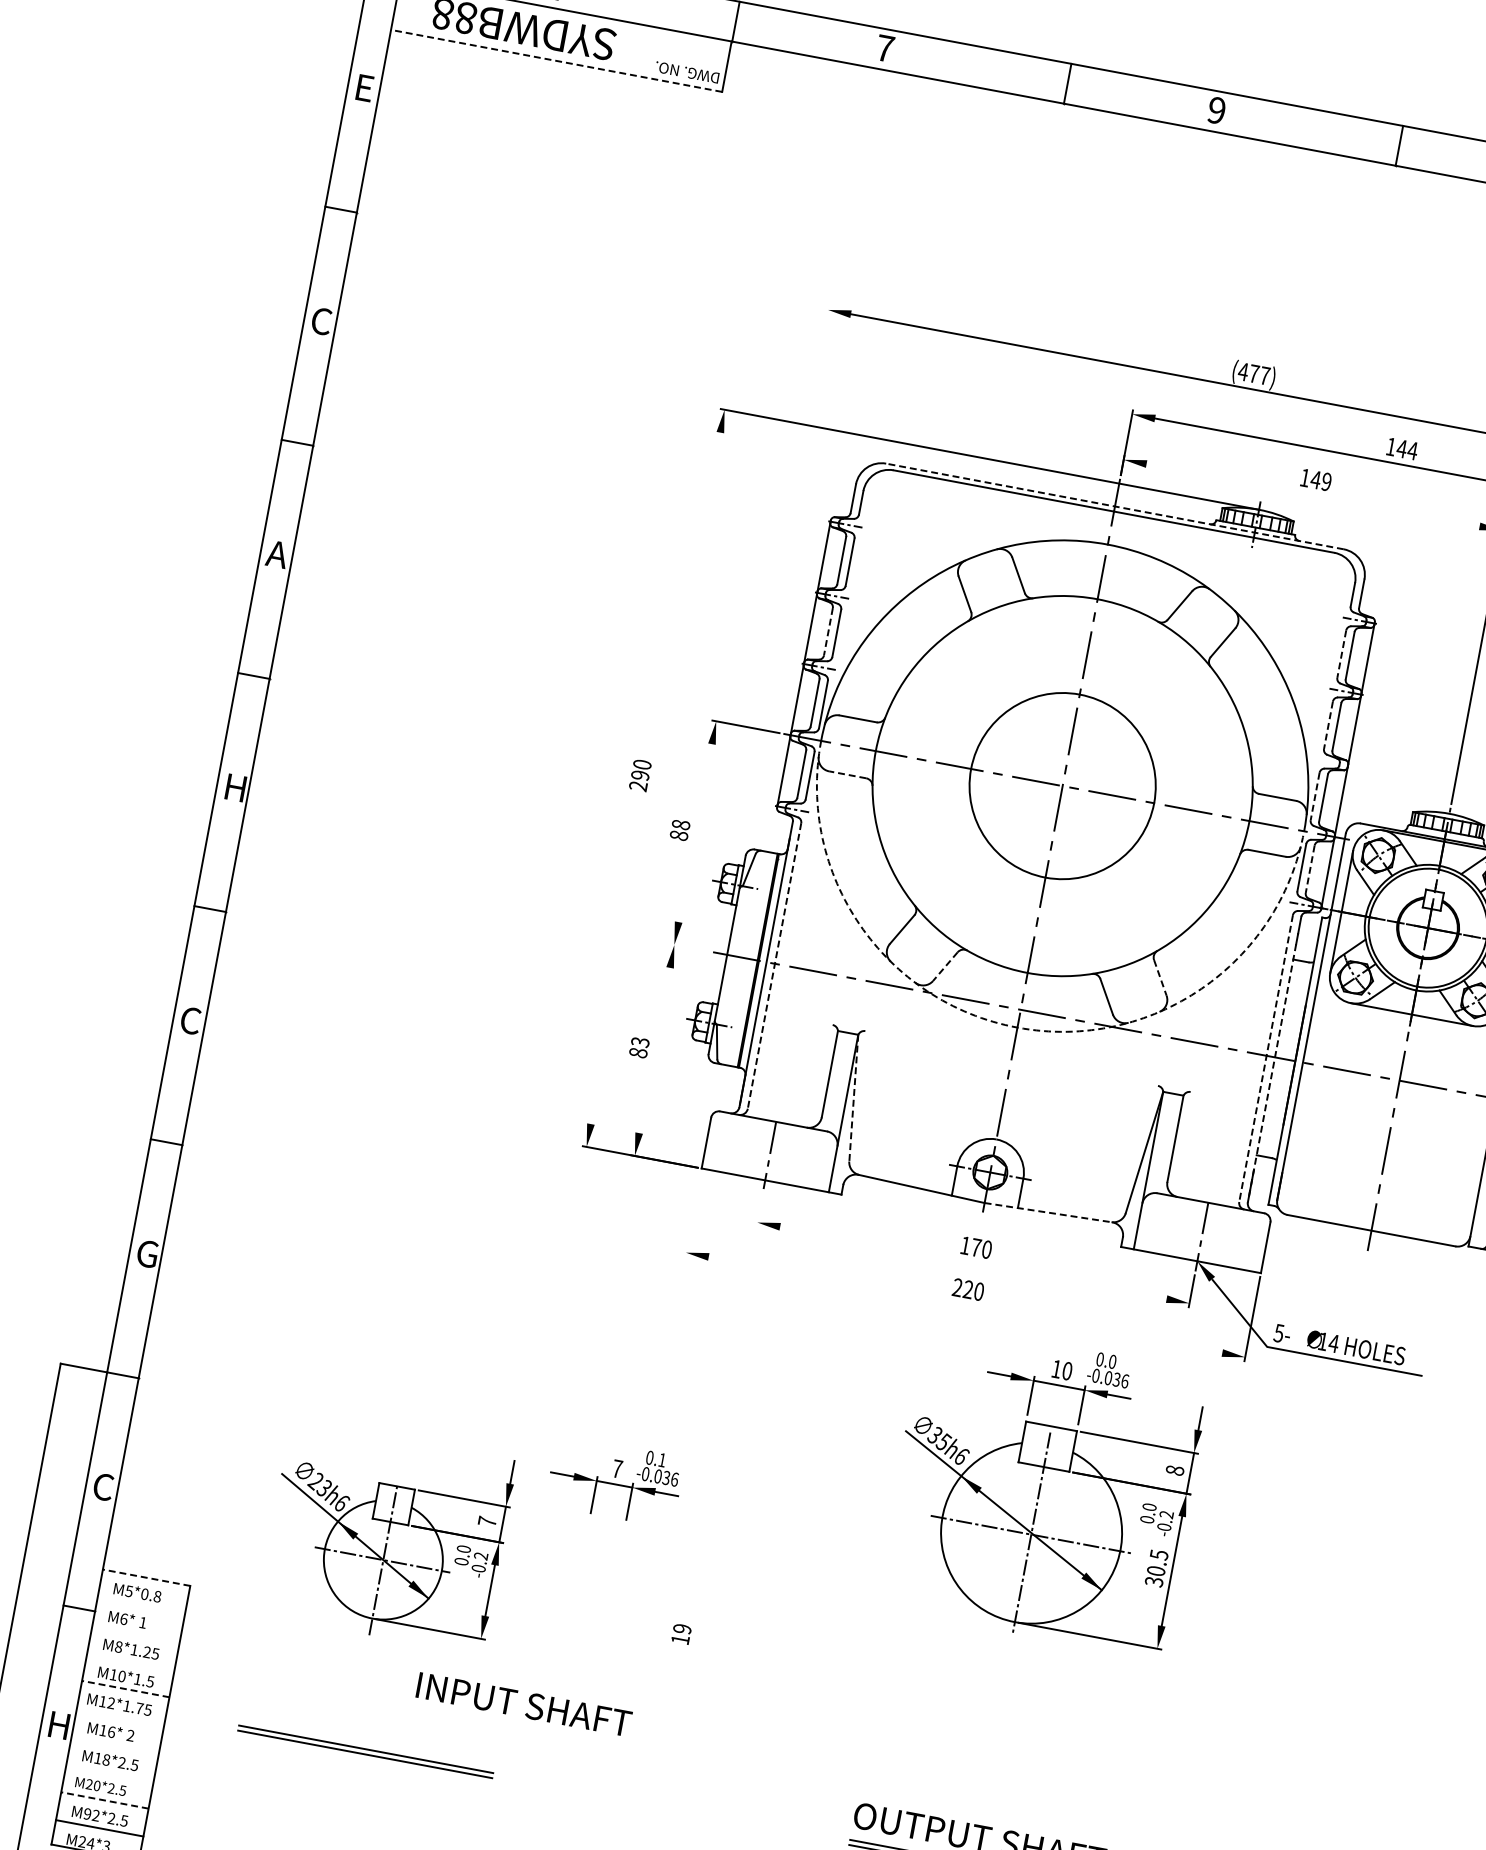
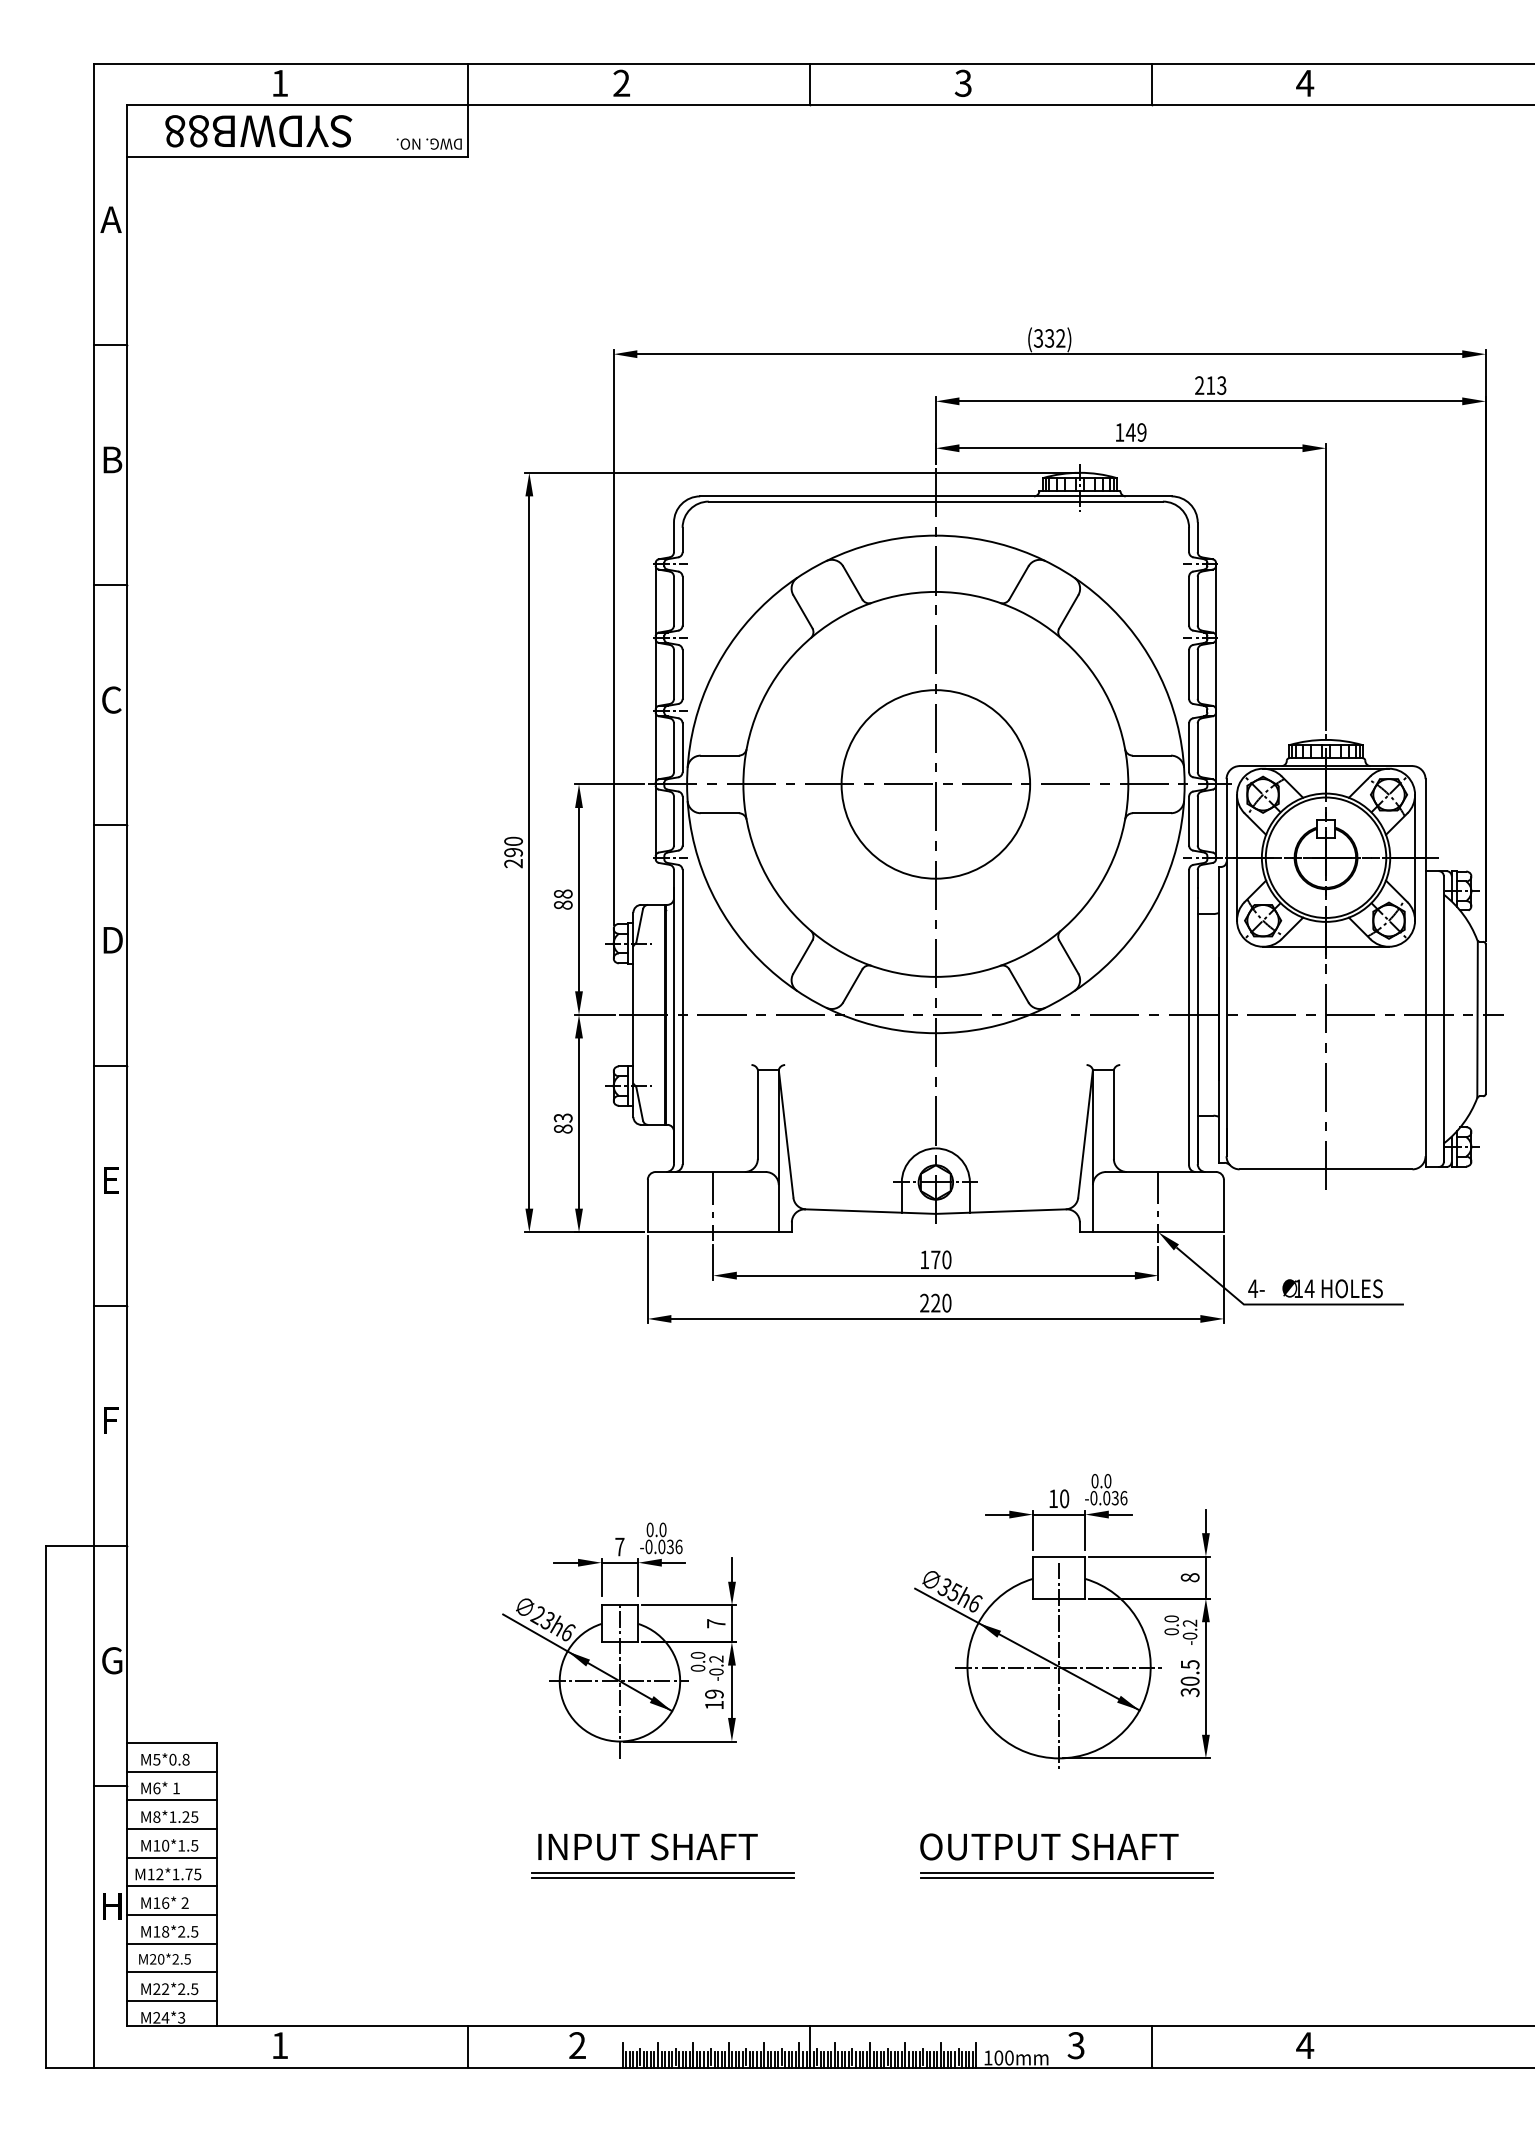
text: (885, 47) -> (621, 82), 7 -> 2
line: (557, 60) -> (297, 156), dashed -> solid
text: (364, 87) -> (110, 219), E -> A
text: (1216, 109) -> (962, 82), 9 -> 3
text: (322, 321) -> (112, 459), C -> B
text: (1253, 373) -> (1049, 338), (477) -> (332)
text: (1401, 448) -> (1210, 385), 144 -> 213
line: (1312, 495) -> (1130, 448), added
line: (1114, 506) -> (935, 496), dashed -> solid
text: (276, 553) -> (110, 699), A -> C
line: (776, 584) -> (613, 637), added
line: (828, 631) -> (674, 674), dashed -> solid
line: (1342, 654) -> (1189, 601), dashed -> solid
line: (1328, 725) -> (1189, 674), dashed -> solid
line: (847, 775) -> (719, 813), dashed -> solid
line: (655, 778) -> (529, 852), added
text: (235, 788) -> (112, 940), H -> D
line: (1315, 797) -> (1189, 748), dashed -> solid
line: (695, 833) -> (579, 899), added
line: (1309, 869) -> (1197, 821), dashed -> solid
line: (689, 947) -> (594, 1014), added
line: (774, 966) -> (682, 1017), dashed -> solid
line: (945, 967) -> (852, 986), dashed -> solid
line: (1160, 978) -> (1069, 957), dashed -> solid
text: (190, 1020) -> (111, 1180), C -> E
arc: (1017, 1027) -> (935, 1033), dashed -> solid
line: (655, 1050) -> (579, 1123), added
line: (1266, 1058) -> (1189, 1017), dashed -> solid
line: (1272, 1071) -> (1197, 1029), dashed -> solid
line: (854, 1098) -> (786, 1134), dashed -> solid
line: (759, 1209) -> (713, 1262), added
line: (1047, 1212) -> (1000, 1211), dashed -> solid
line: (692, 1214) -> (647, 1279), added
text: (147, 1253) -> (112, 1420), G -> F
line: (973, 1262) -> (935, 1275), added
line: (965, 1304) -> (935, 1318), added
text: (1279, 1333) -> (1253, 1288), 5- -> 4-
text: (661, 1459) -> (662, 1529), 0.1 -> 0.0
text: (106, 1487) -> (114, 1660), C -> G
part: (1043, 1489) -> (1062, 1621), moved
part: (387, 1536) -> (619, 1657), moved
line: (146, 1577) -> (171, 1742), dashed -> solid
line: (141, 1605) -> (171, 1771), added
line: (136, 1633) -> (171, 1800), added
line: (130, 1660) -> (171, 1828), added
line: (125, 1688) -> (171, 1857), dashed -> solid
text: (523, 1704) -> (647, 1846), moved
line: (120, 1717) -> (171, 1886), added
line: (115, 1745) -> (171, 1915), added
part: (365, 1751) -> (662, 1875), moved
line: (110, 1772) -> (171, 1943), added
line: (104, 1800) -> (171, 1972), dashed -> solid
text: (87, 1814) -> (156, 1989), M92*2.5 -> M22*2.5

